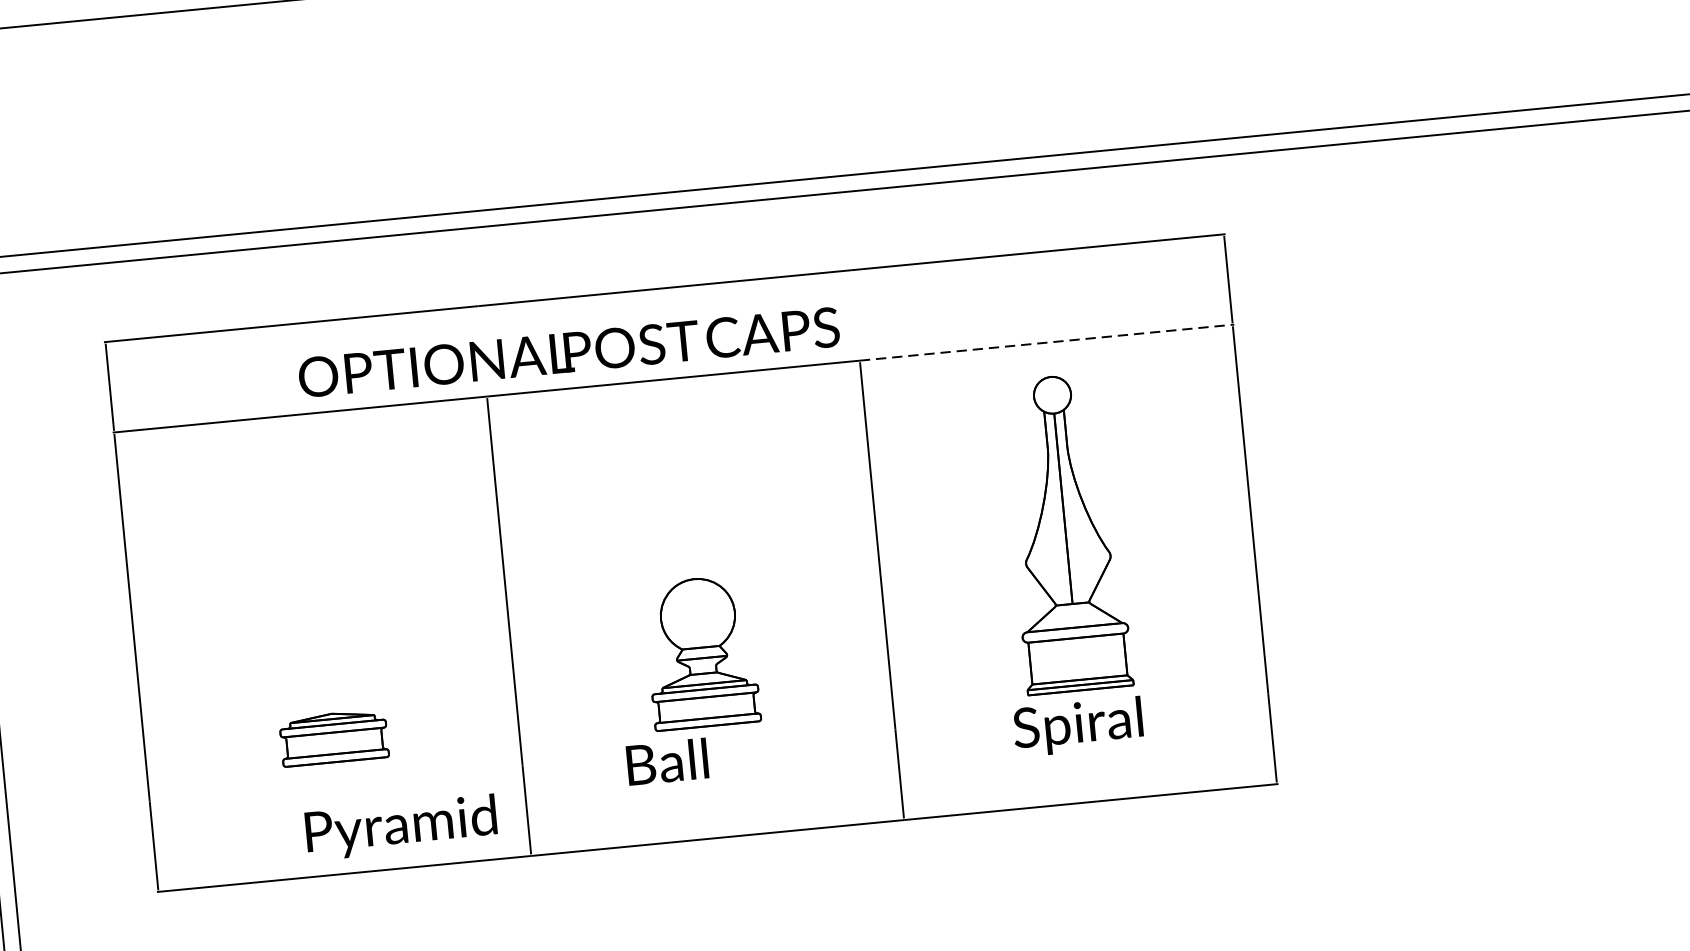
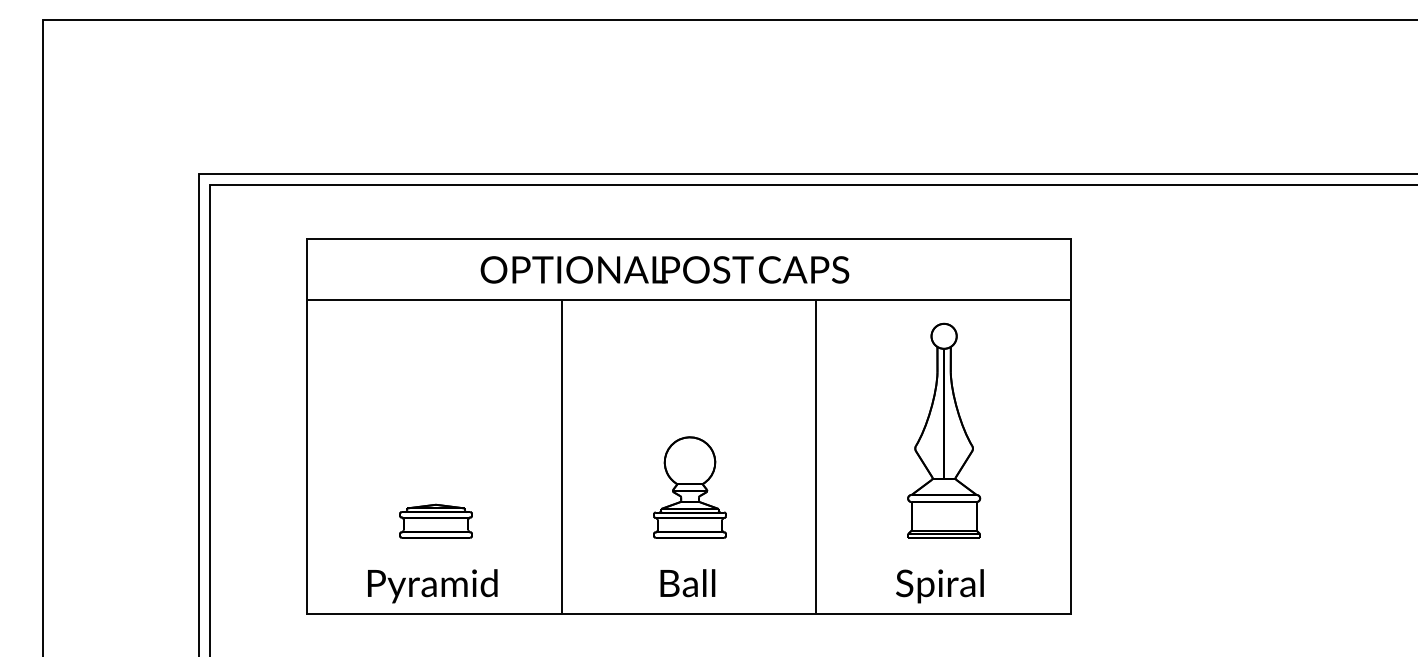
line: (1046, 342) -> (943, 300), dashed -> solid
text: (568, 351) -> (664, 269), moved
text: (1077, 727) -> (939, 586), moved
text: (666, 762) -> (687, 583), moved
text: (401, 827) -> (432, 586), moved

